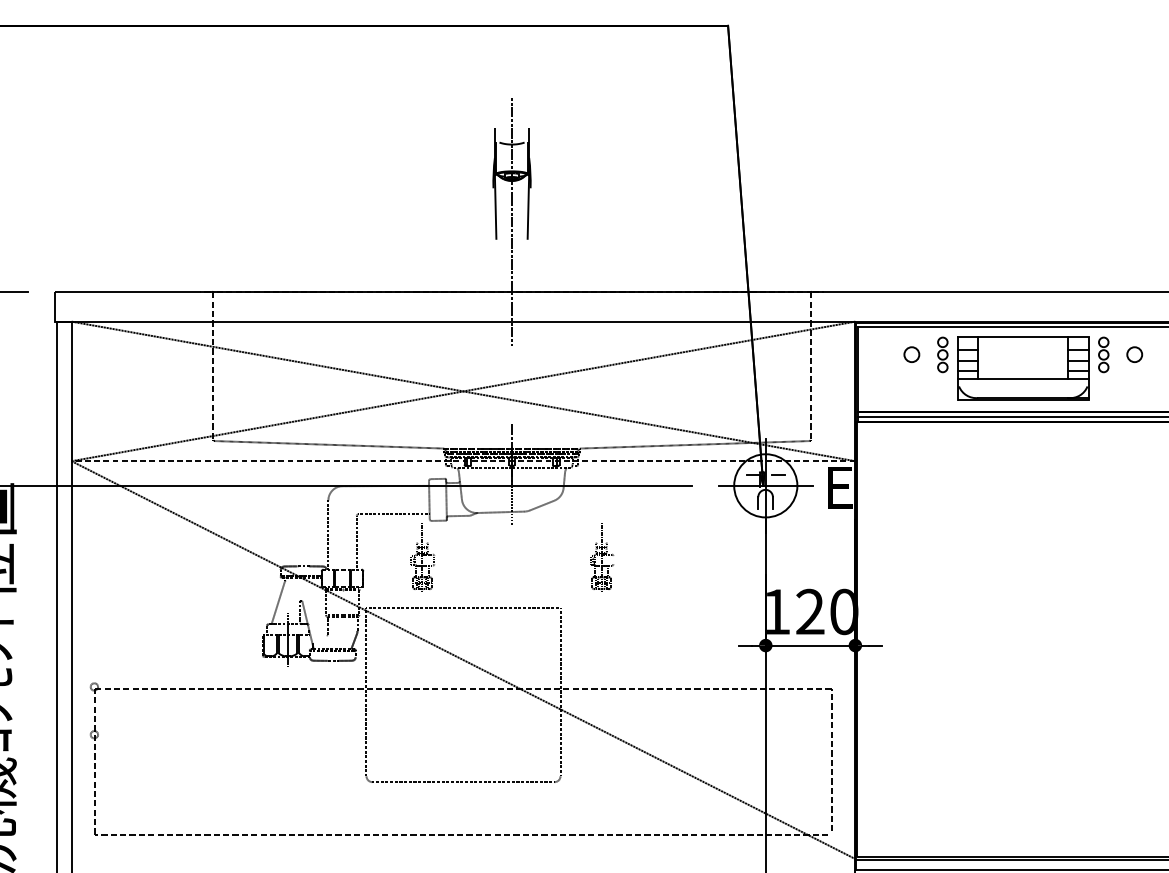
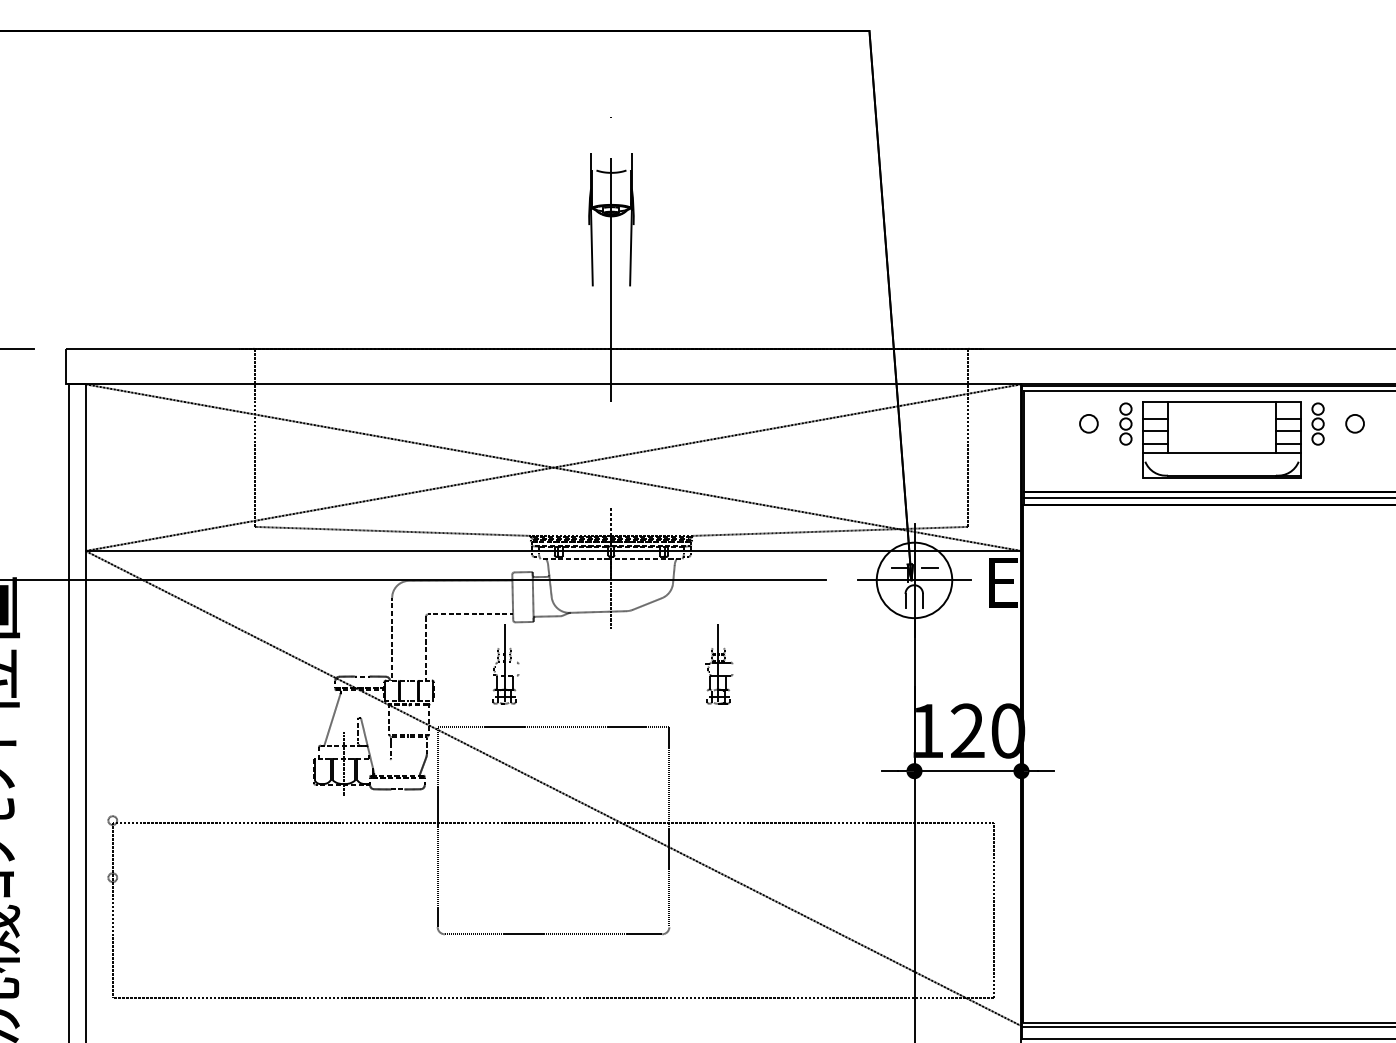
line: (463, 461) -> (553, 551), dashed -> solid

